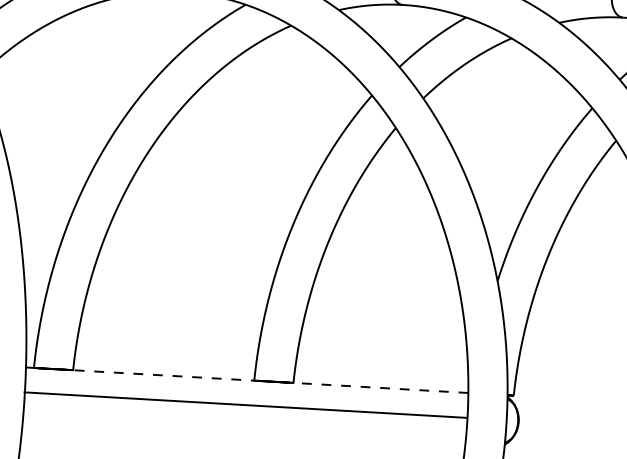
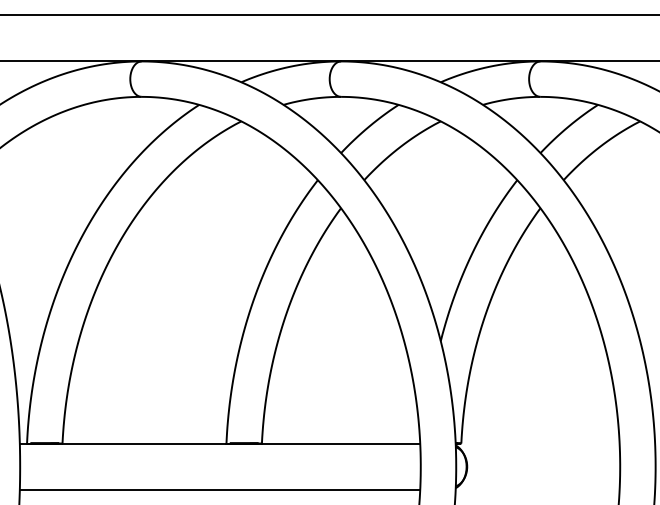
line: (167, 375) -> (147, 443), dashed -> solid
line: (380, 387) -> (340, 443), dashed -> solid
line: (245, 405) -> (219, 490), moved

